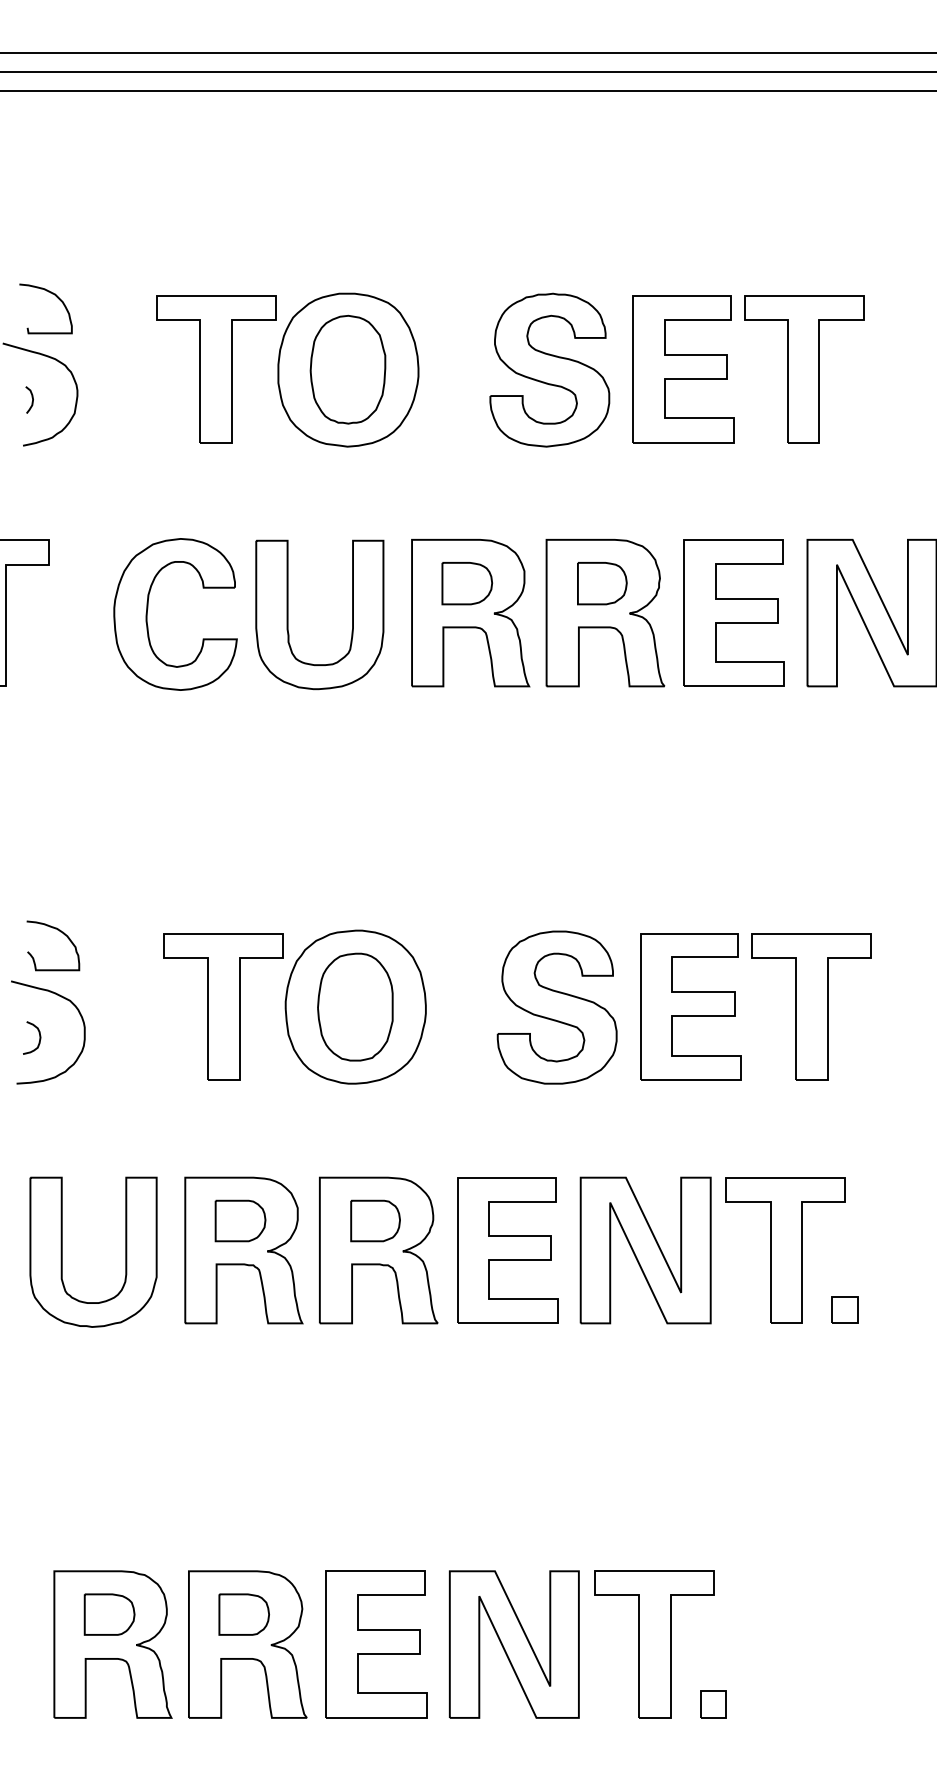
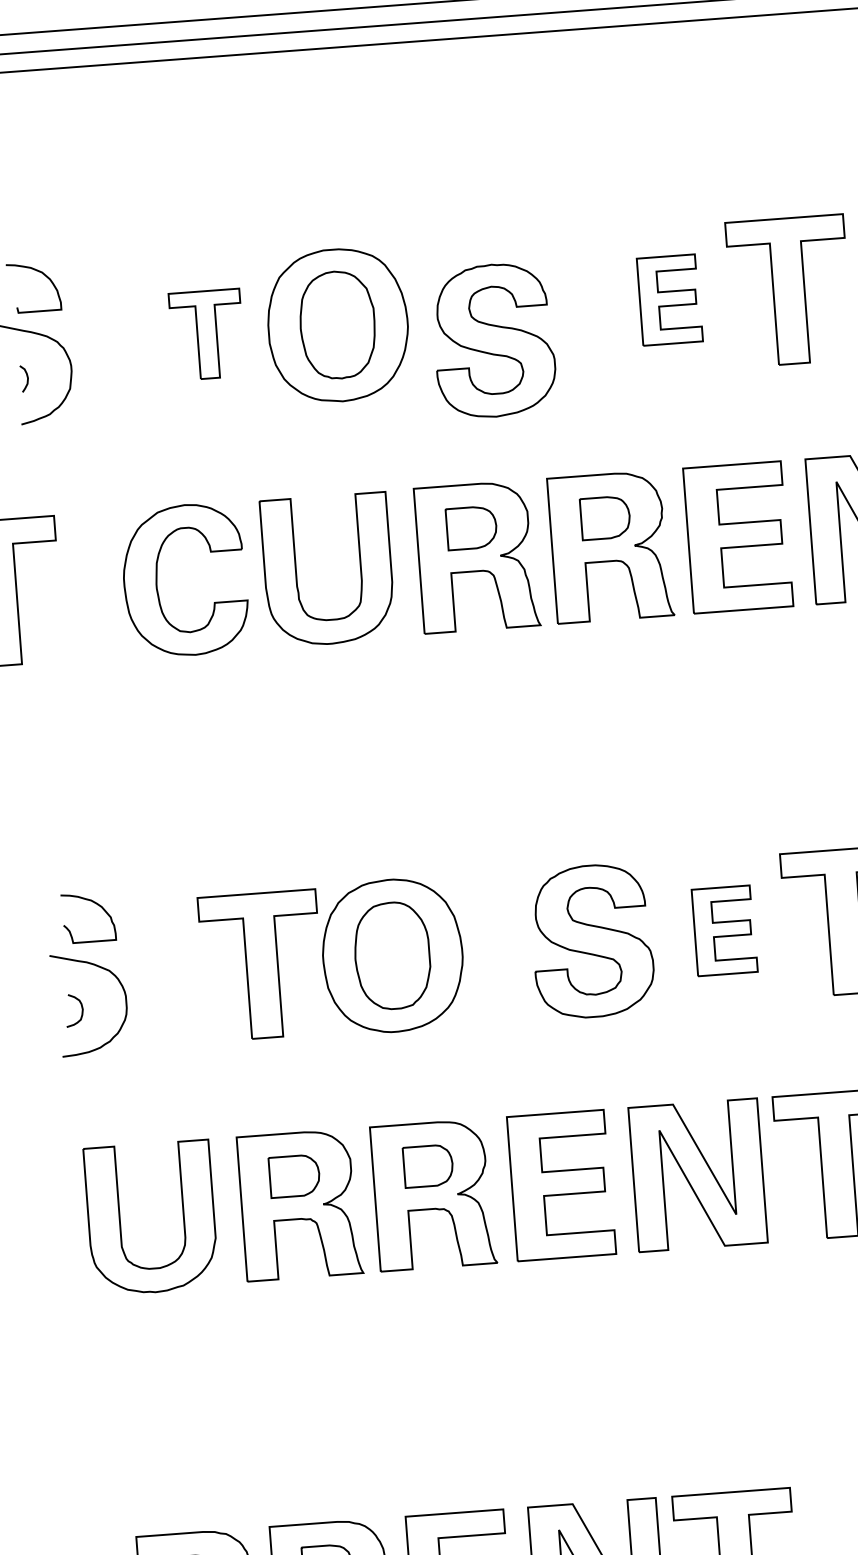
part: (216, 369) -> (207, 334), size x0.6
part: (549, 369) -> (493, 340), moved
part: (683, 369) -> (669, 299), size x0.6
part: (690, 1006) -> (724, 930), size x0.6

